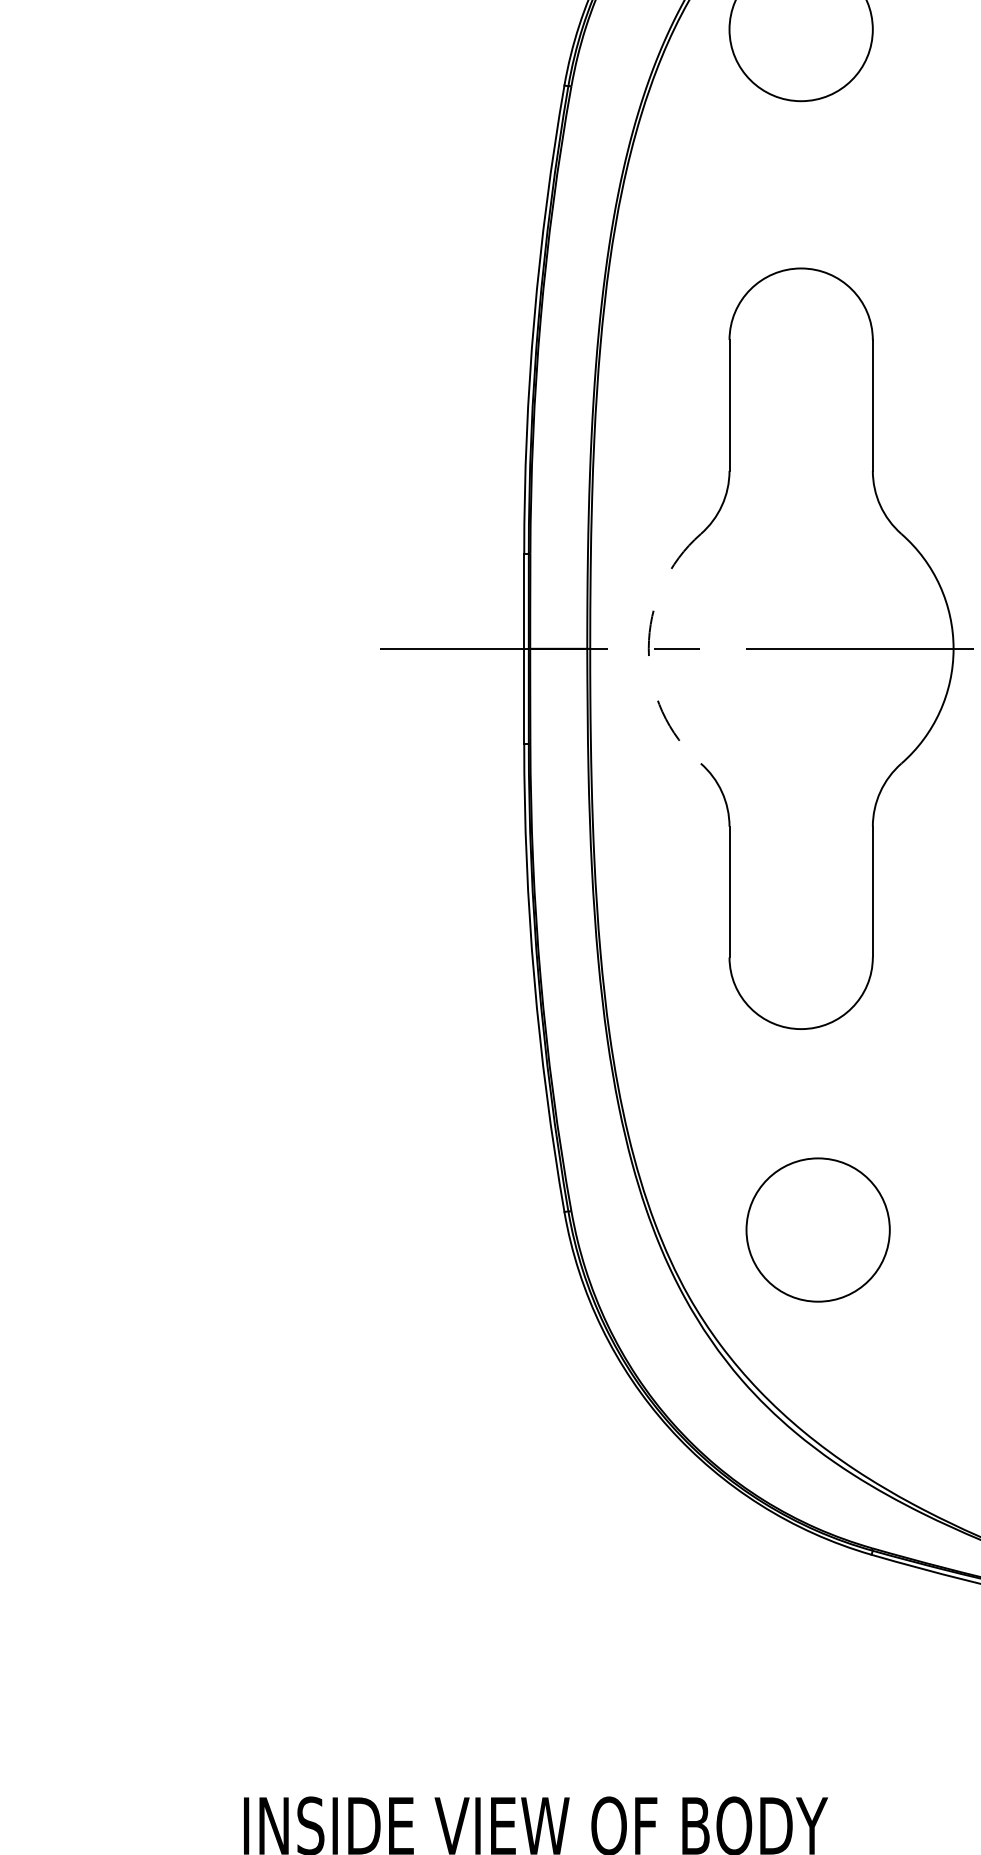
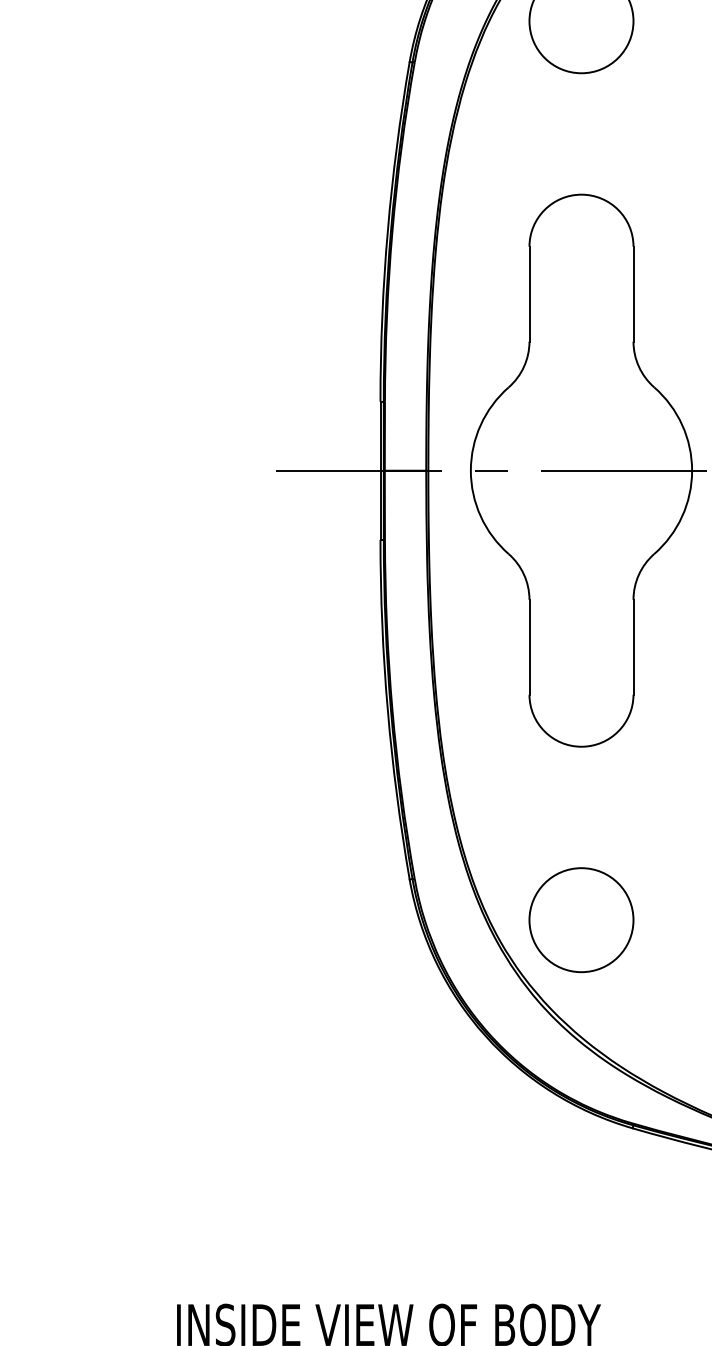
arc: (648, 648) -> (470, 470), dashed -> solid
circle: (817, 1229) -> (580, 919), moved

